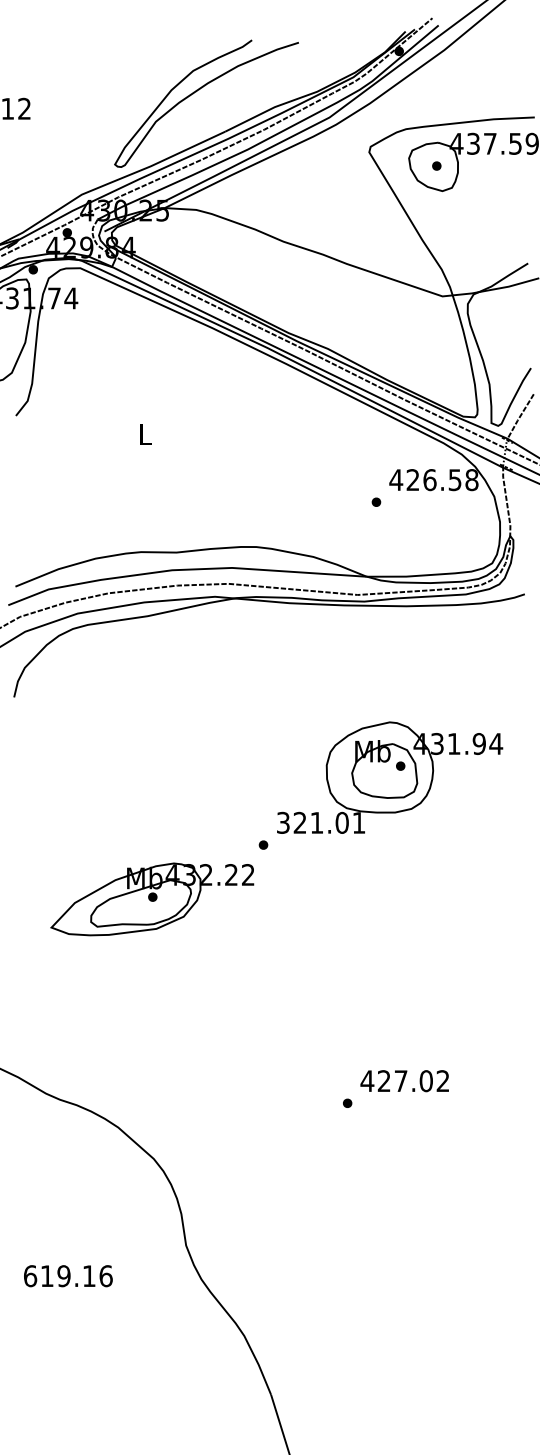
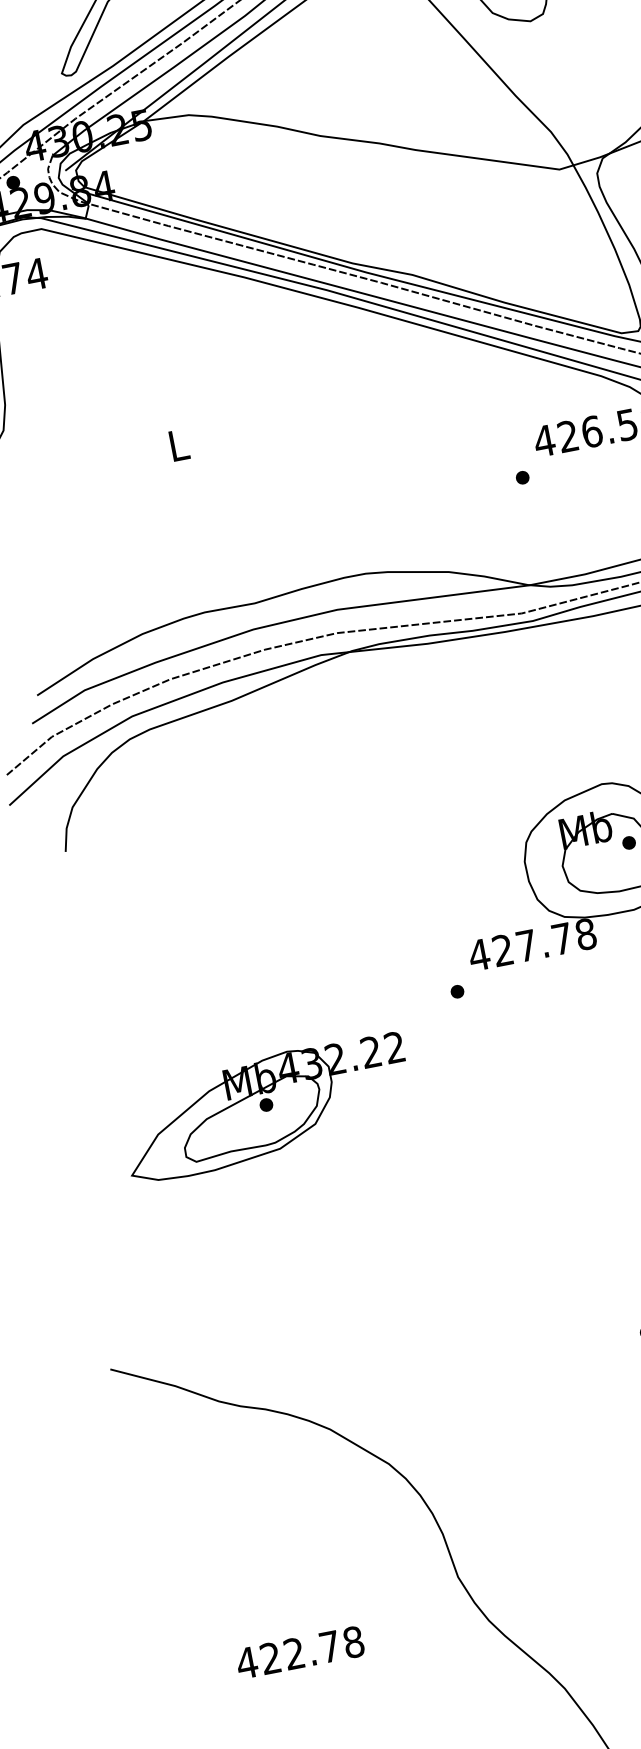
text: (320, 822) -> (531, 944), 321.01 -> 427.78
part: (152, 899) -> (266, 1108), moved
text: (67, 1276) -> (299, 1653), 619.16 -> 422.78

